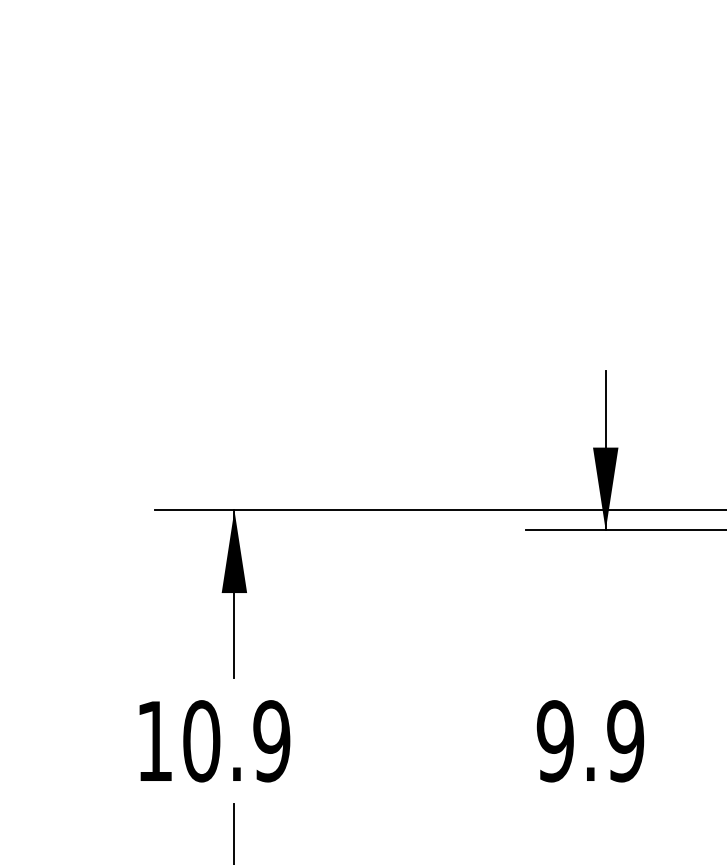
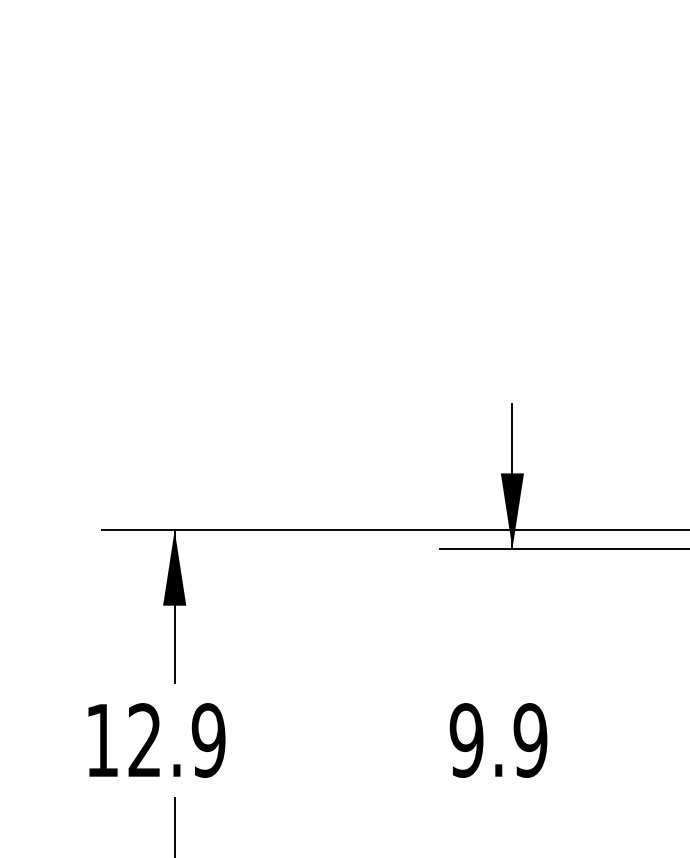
text: (201, 741) -> (144, 740), 10.9 -> 12.9

